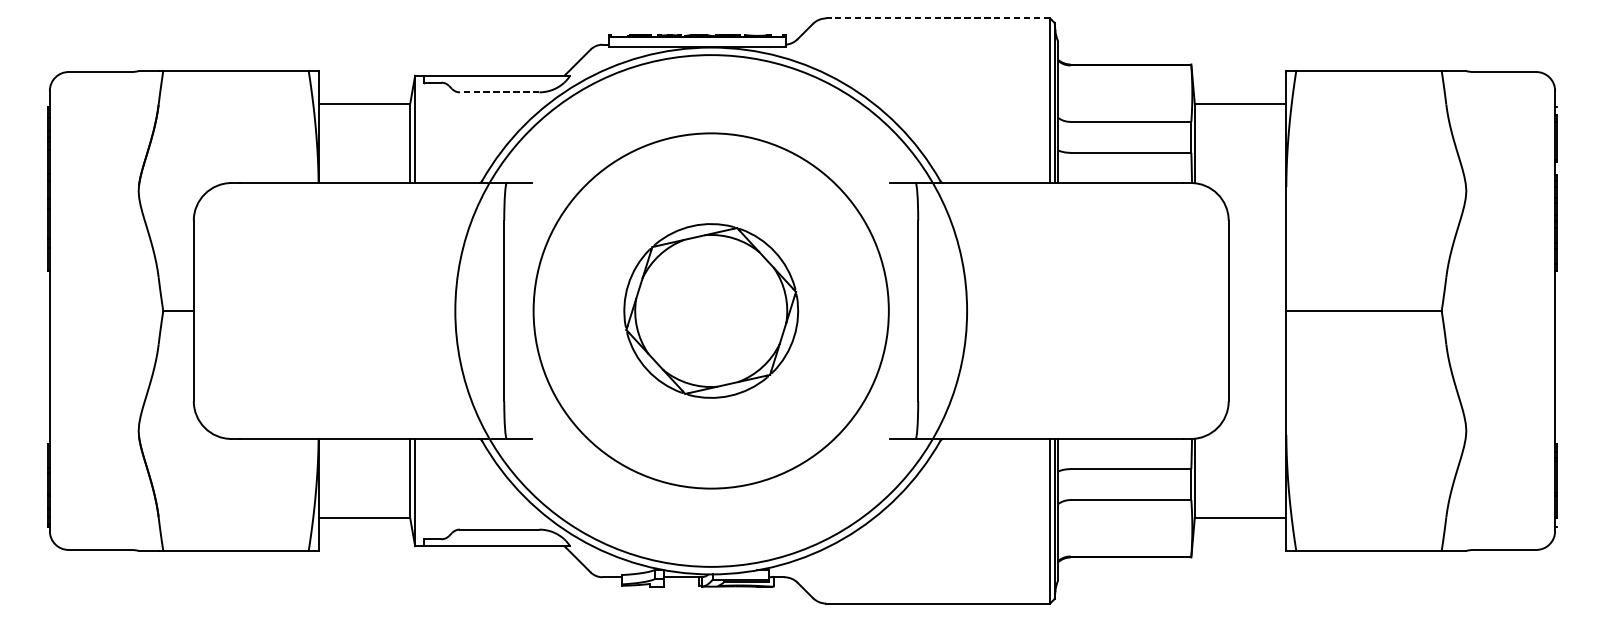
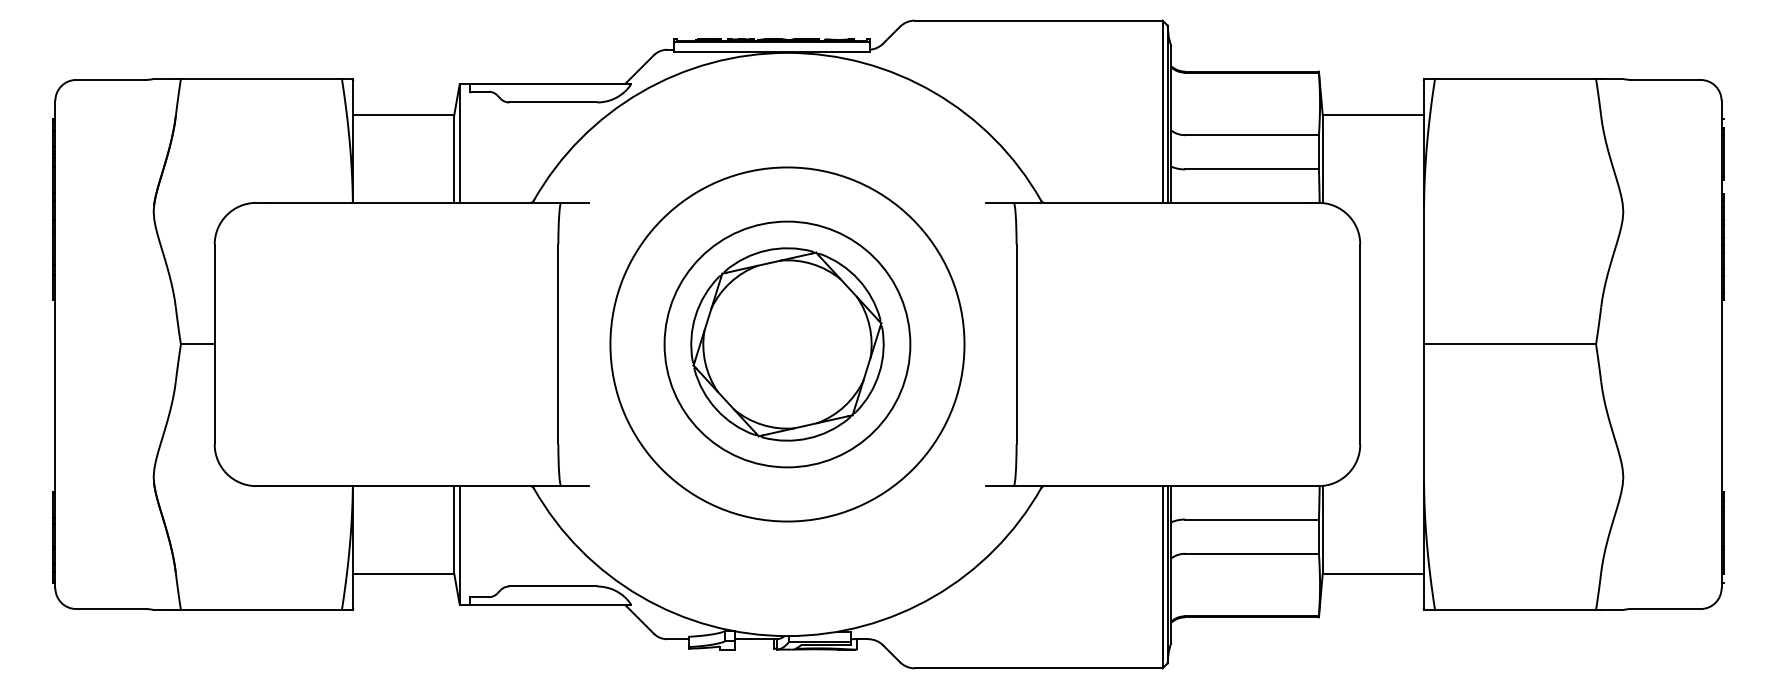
line: (938, 18) -> (1038, 20), dashed -> solid
line: (499, 92) -> (553, 102), dashed -> solid
circle: (711, 311) -> (787, 344), size x0.62
circle: (711, 311) -> (787, 344), size x0.62

